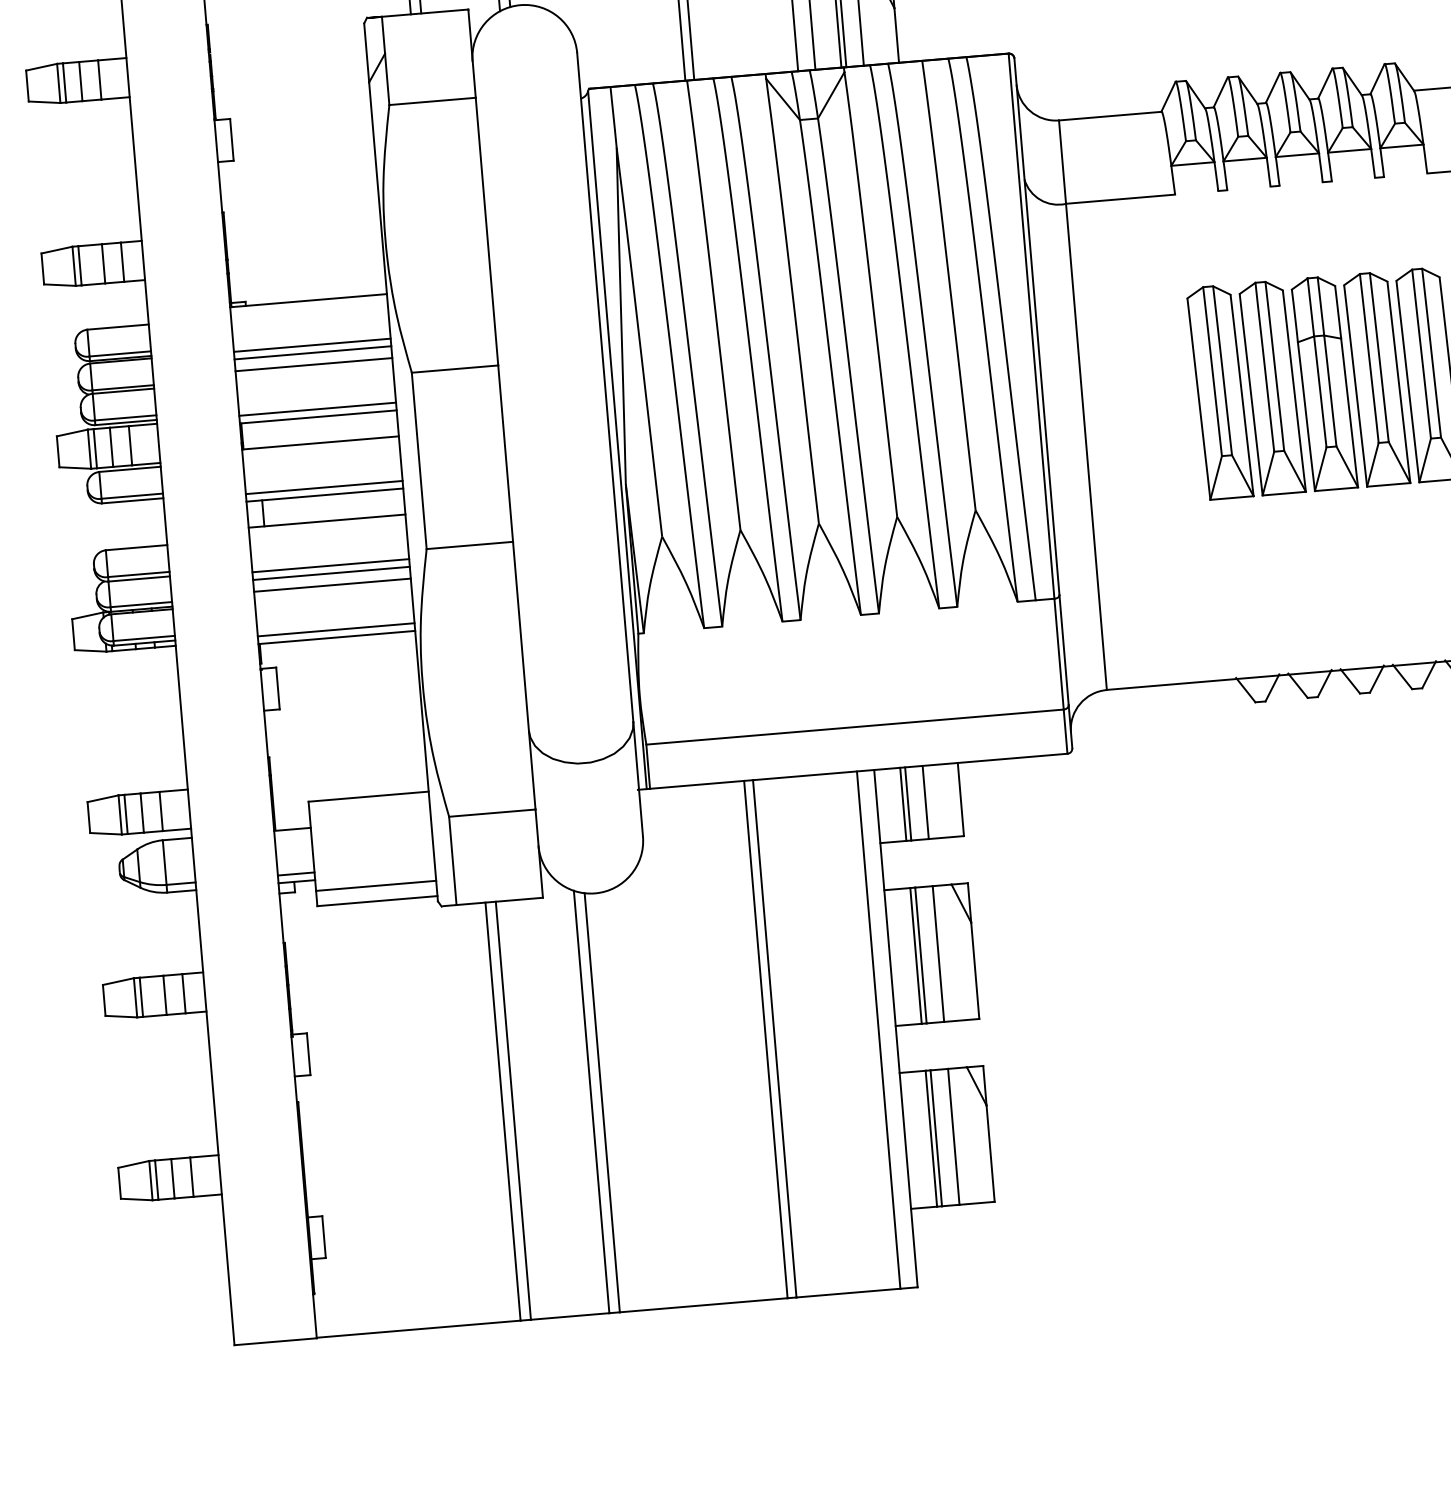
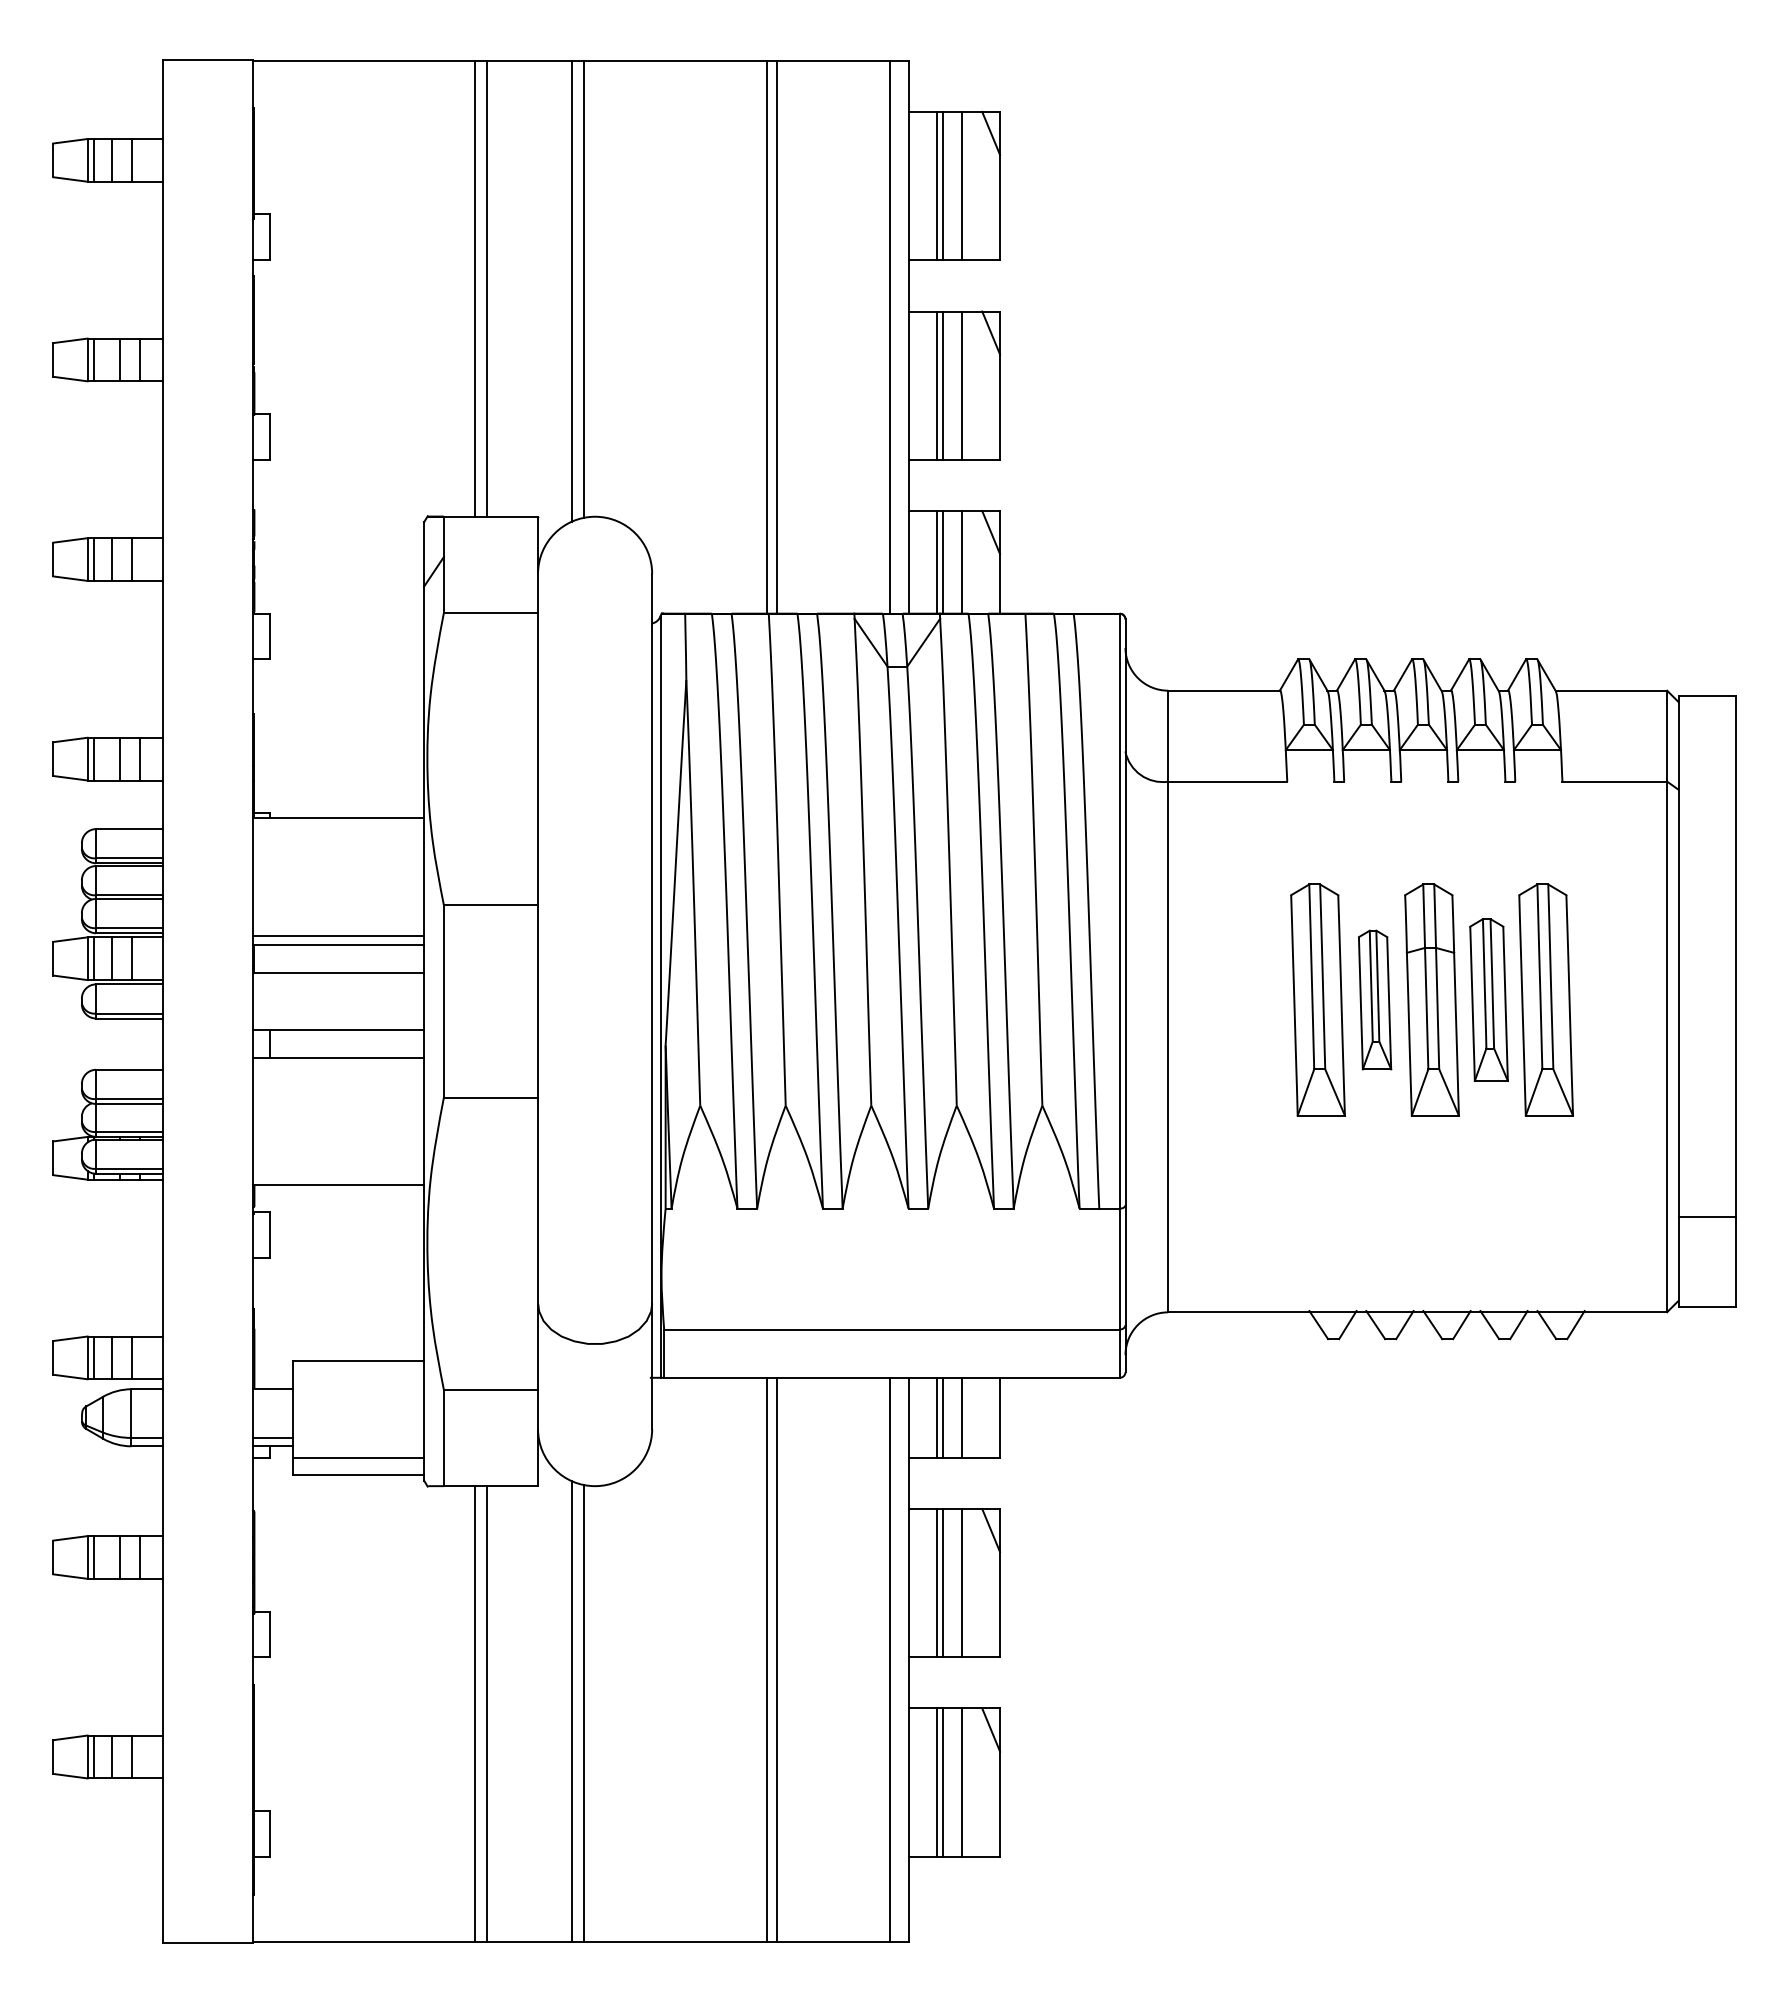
line: (312, 345) -> (338, 866), removed
line: (312, 352) -> (338, 874), removed
line: (313, 364) -> (338, 887), removed
part: (1376, 378) -> (1488, 999), size x0.7
part: (1271, 387) -> (1374, 999), size x0.6
line: (324, 487) -> (338, 1021), removed
line: (330, 565) -> (338, 1106), removed
line: (331, 573) -> (338, 1115), removed
line: (332, 585) -> (338, 1128), removed
line: (336, 629) -> (338, 1176), removed

